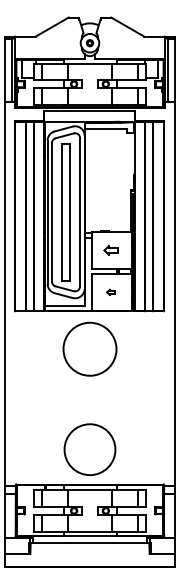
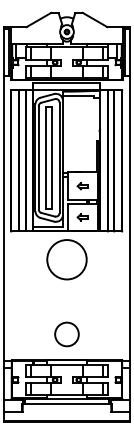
part: (110, 292) -> (82, 217), size x1.67
circle: (89, 449) -> (66, 334), size x0.62

